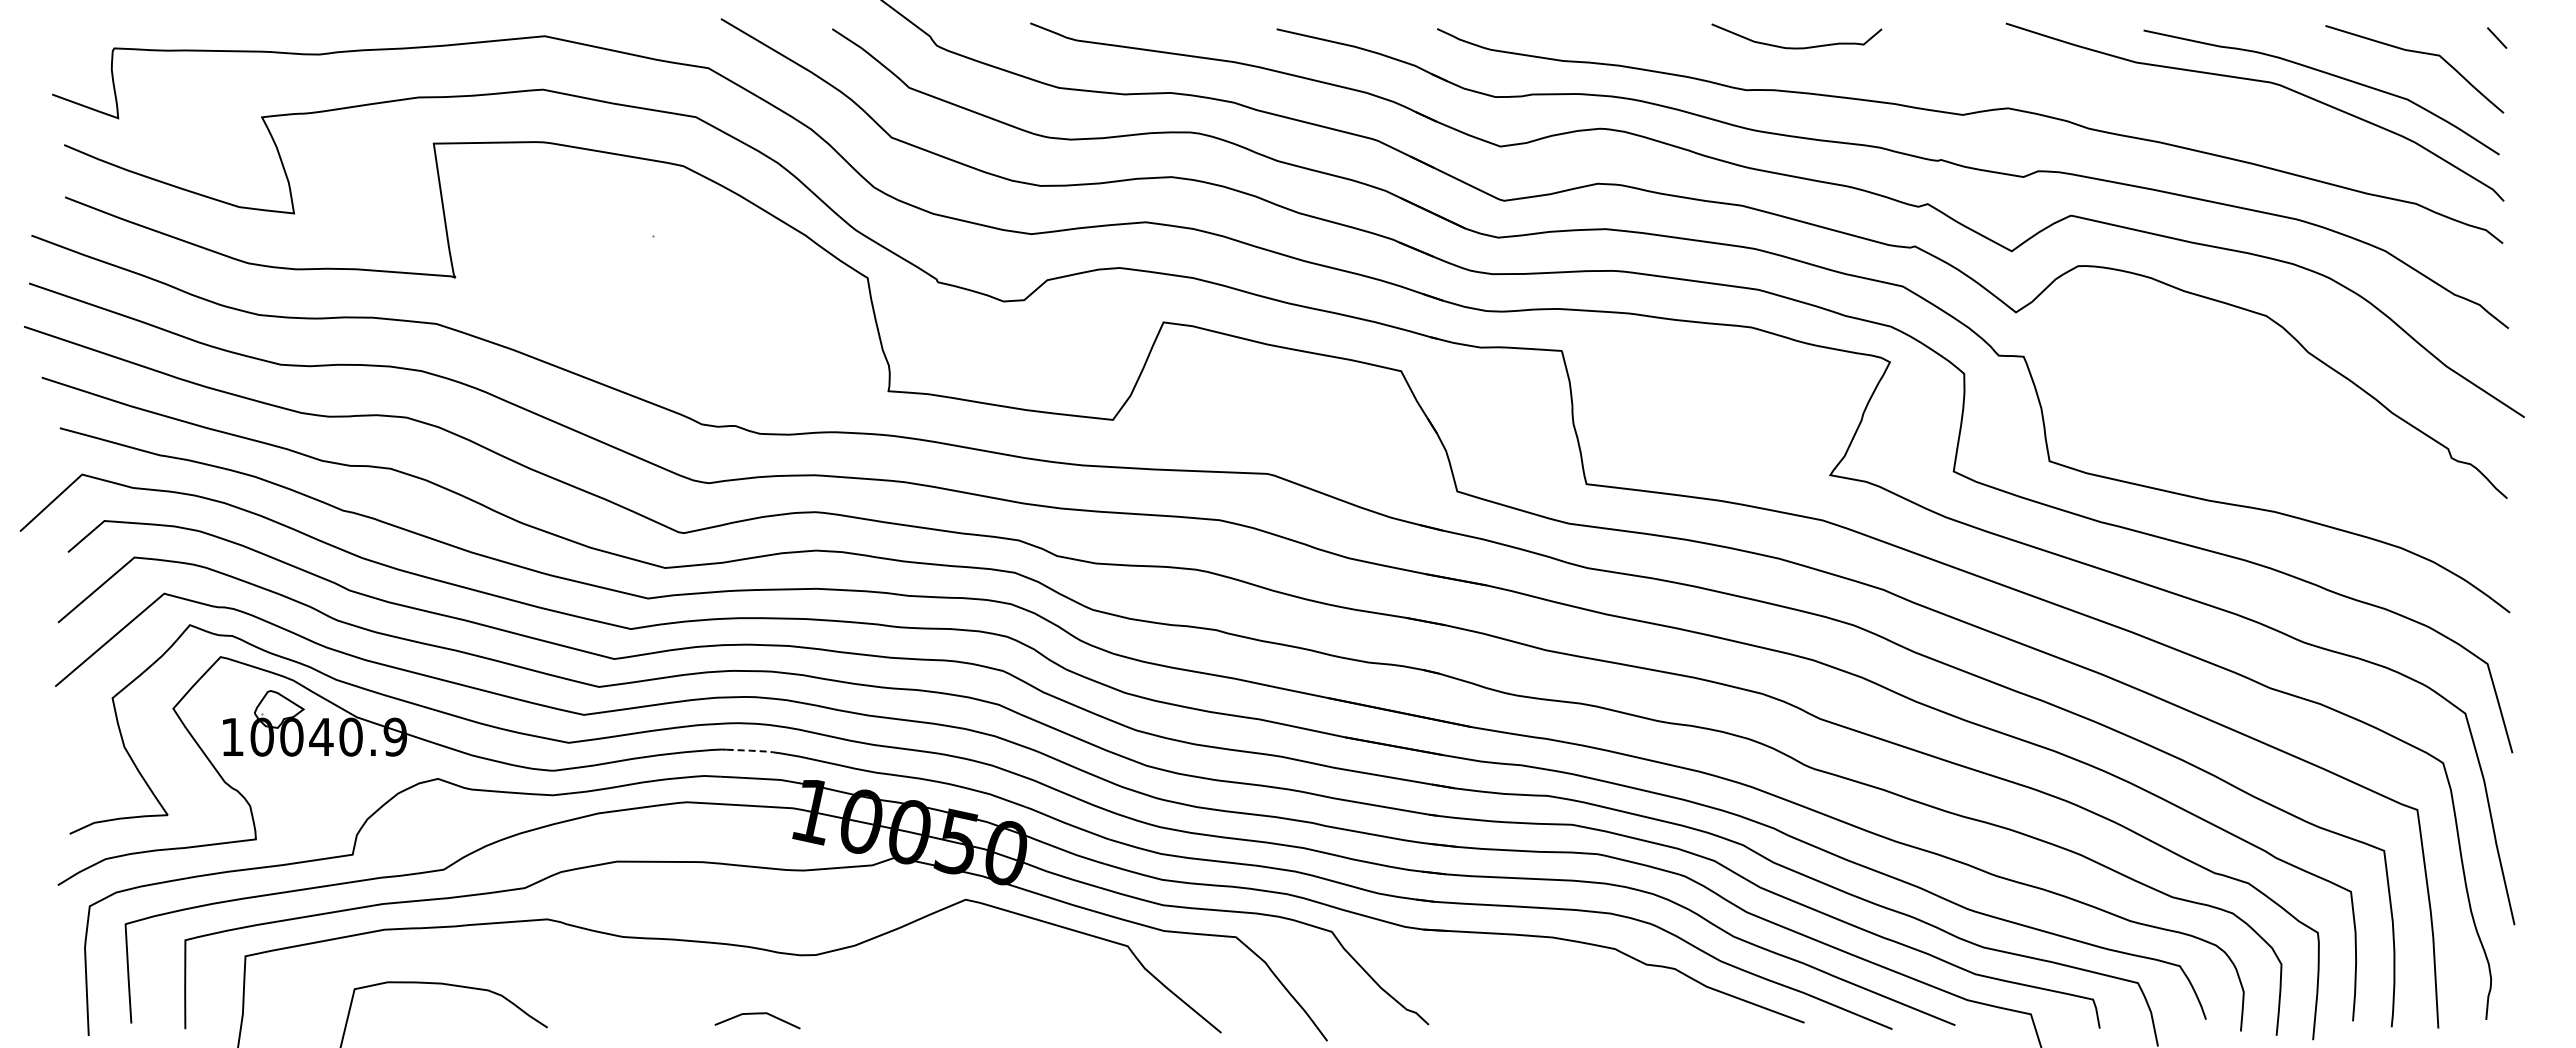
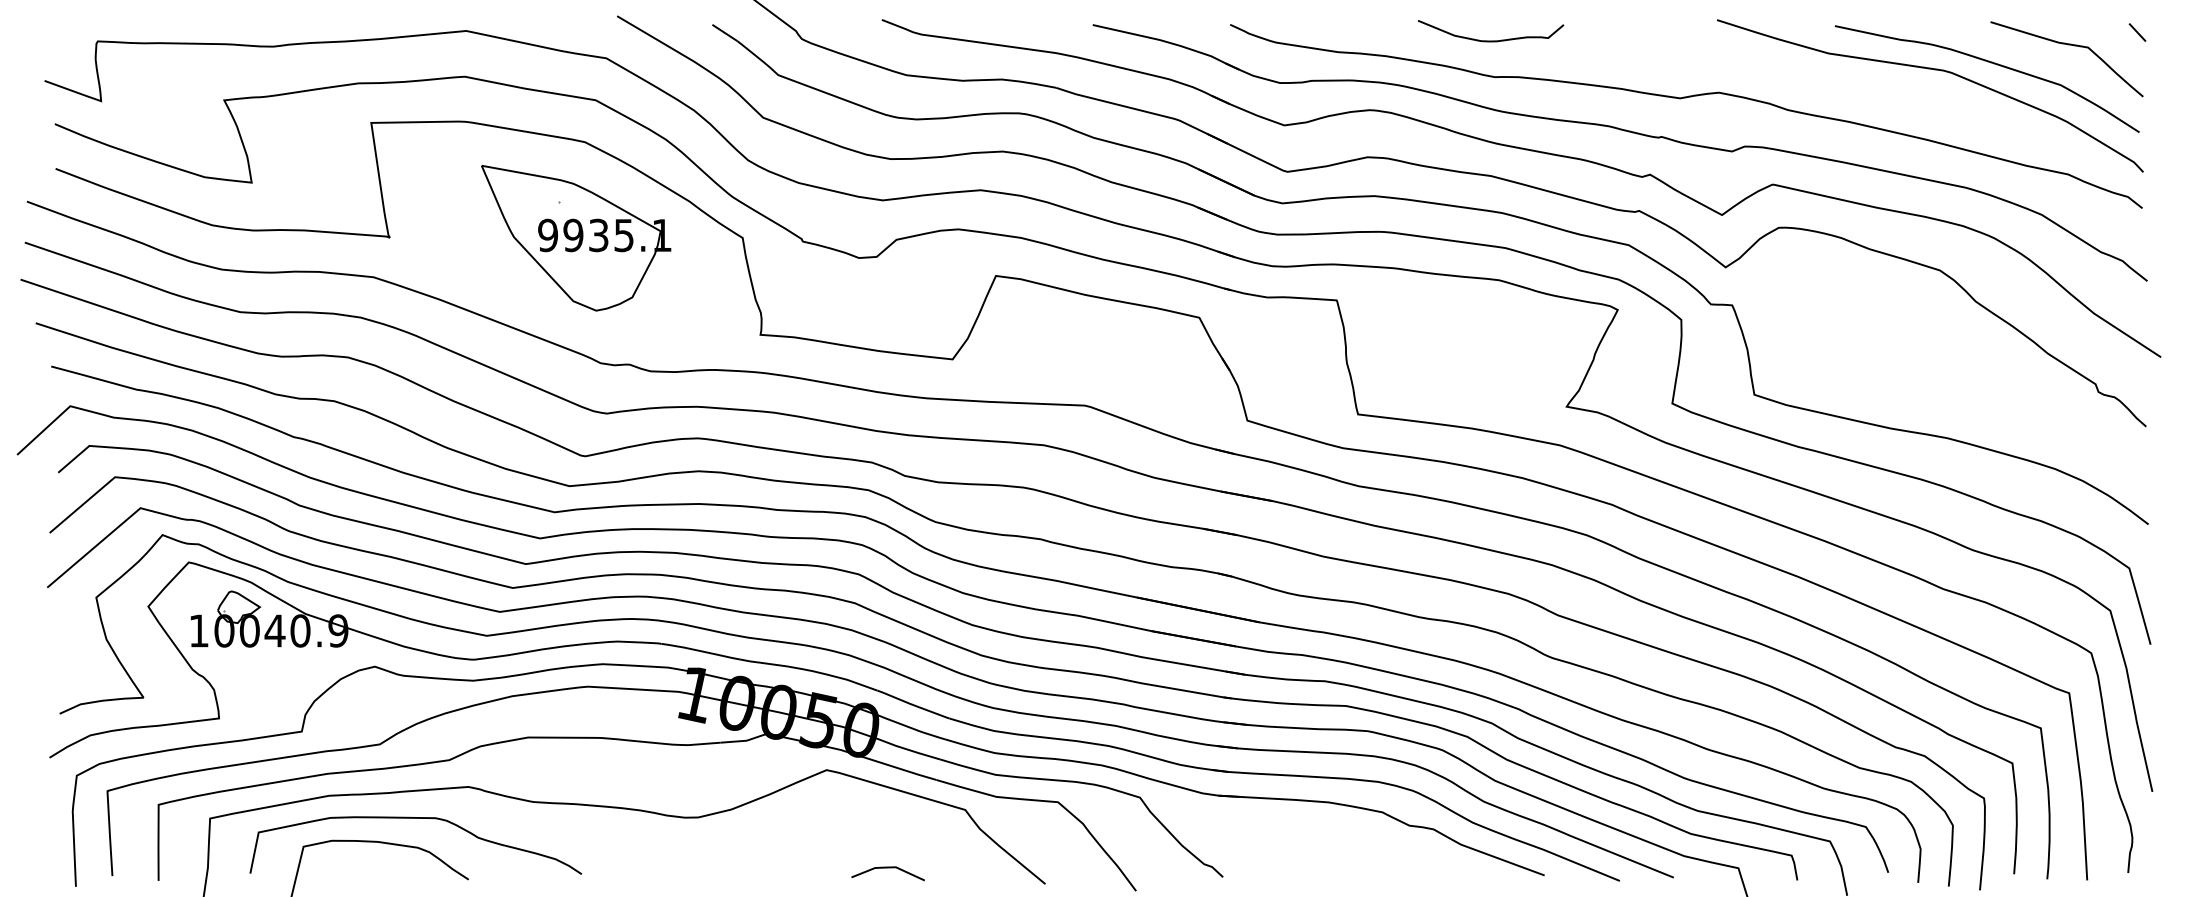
curve: (1796, 47) -> (1490, 40), moved
part: (673, 277) -> (576, 237), added
line: (750, 750) -> (642, 642), dashed -> solid
curve: (485, 956) -> (415, 818), added
line: (757, 1014) -> (888, 868), moved

